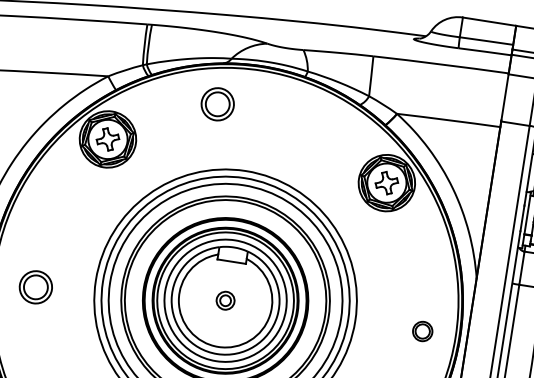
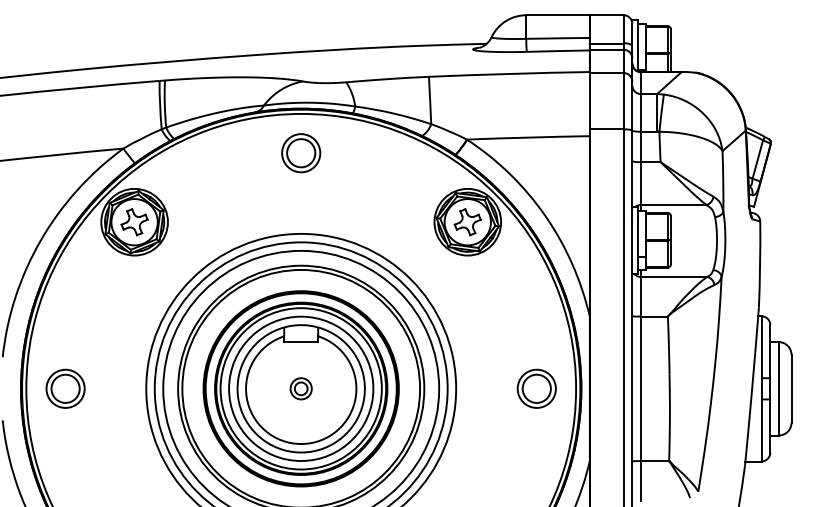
part: (217, 104) -> (301, 153), moved
part: (35, 287) -> (65, 388), moved
part: (422, 331) -> (536, 388), size x1.67

